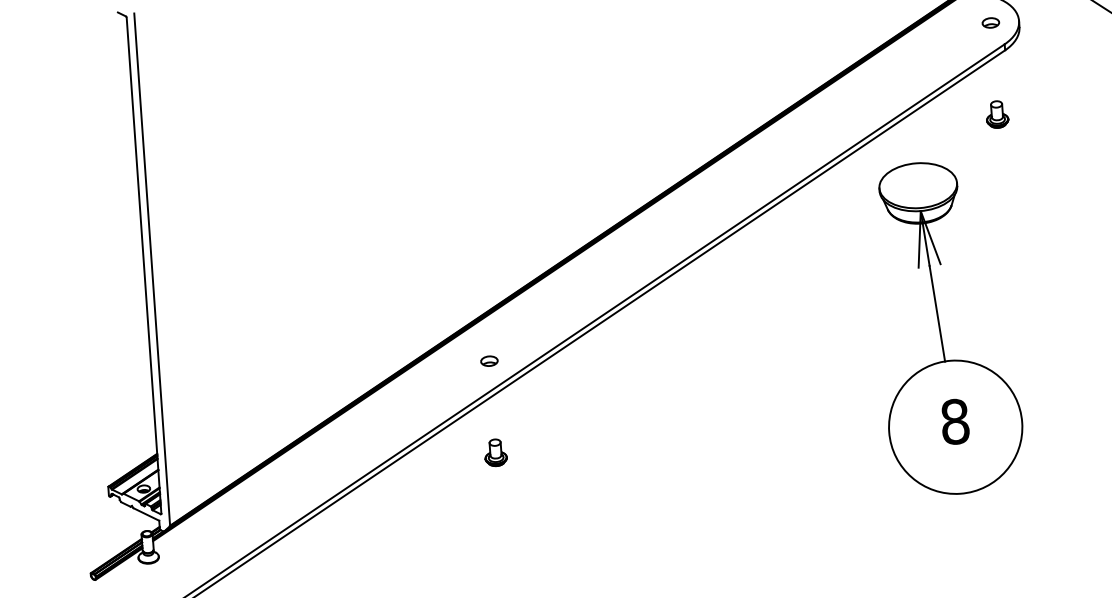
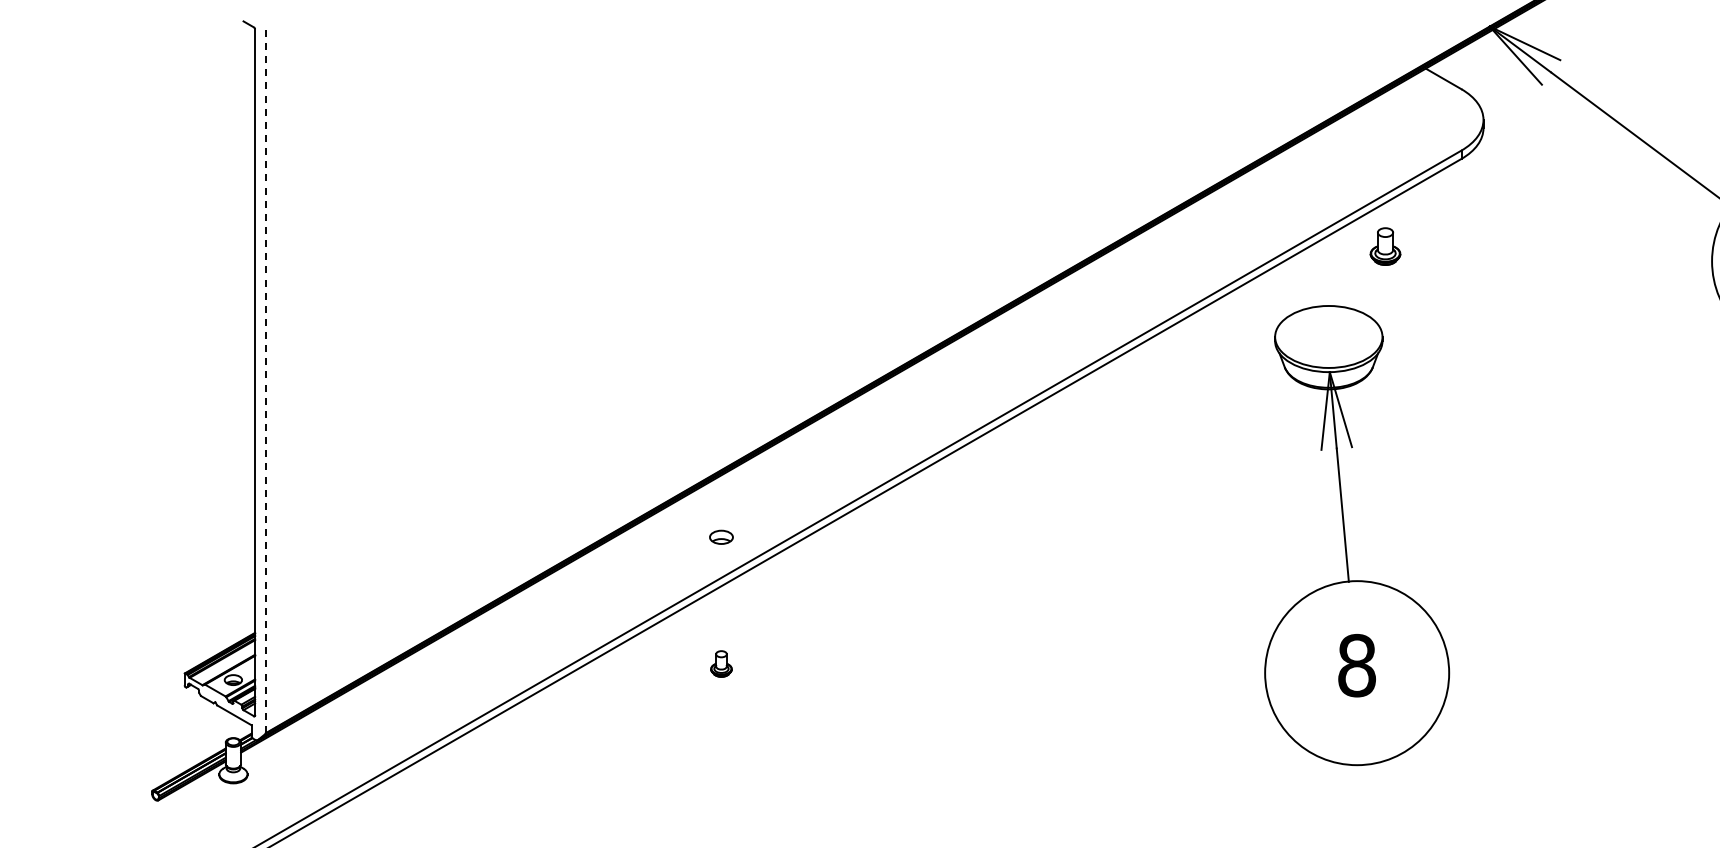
part: (990, 22) -> (1444, 119), removed
part: (997, 114) -> (1385, 246), moved
line: (151, 269) -> (265, 378), solid -> dashed
part: (495, 452) -> (721, 663), size x0.7

